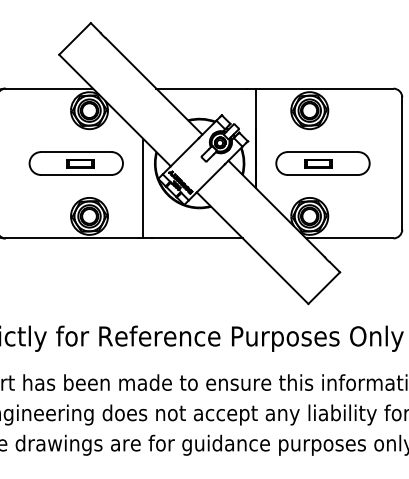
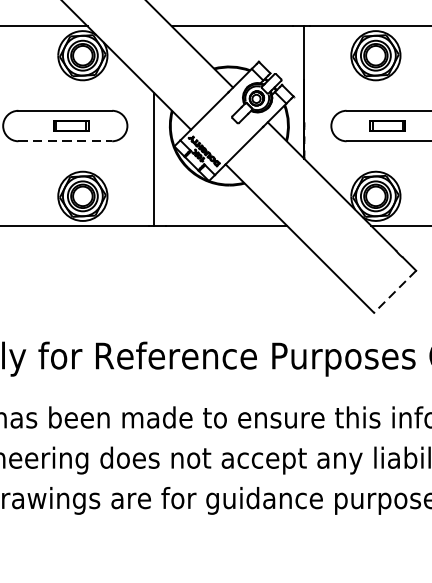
line: (76, 174) -> (65, 140), solid -> dashed
line: (323, 288) -> (394, 292), solid -> dashed

